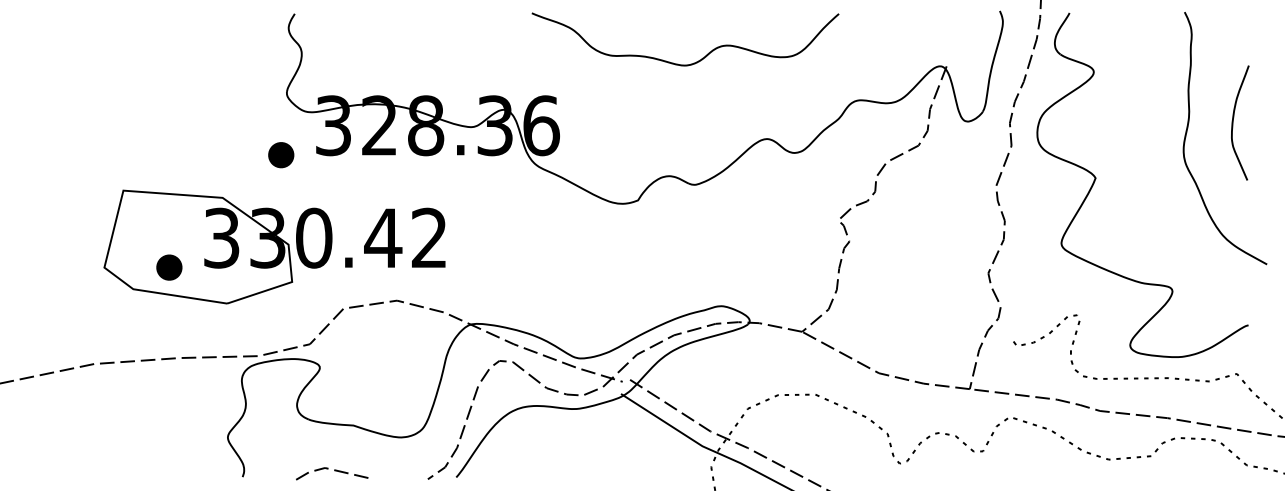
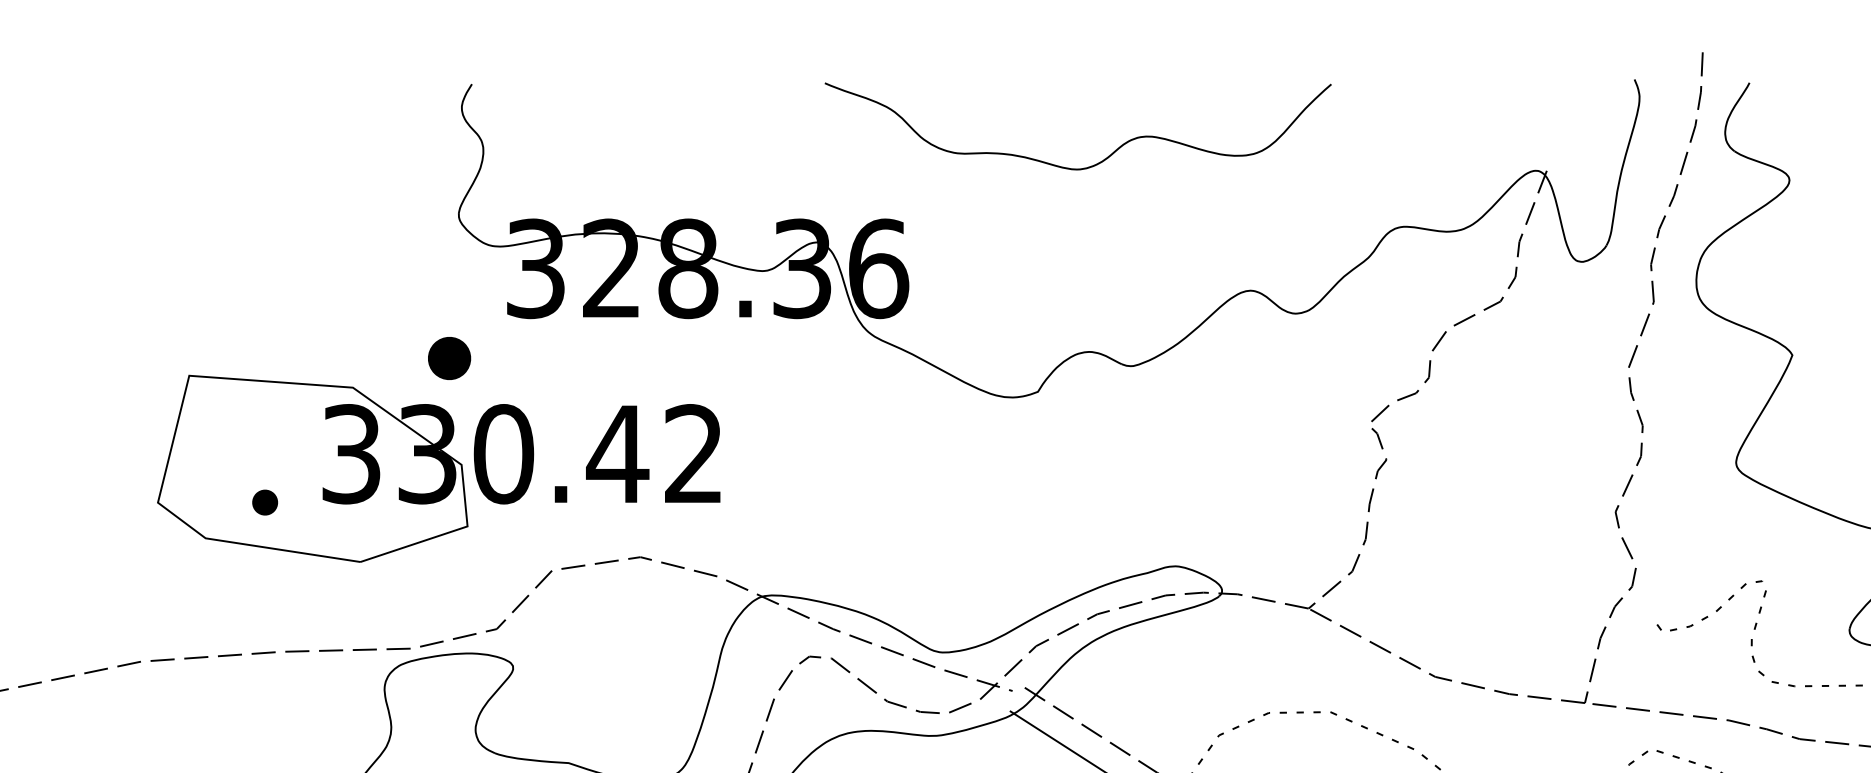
curve: (693, 62) -> (1091, 164), moved
part: (281, 155) -> (449, 359), moved
part: (169, 267) -> (265, 502), size x0.6

